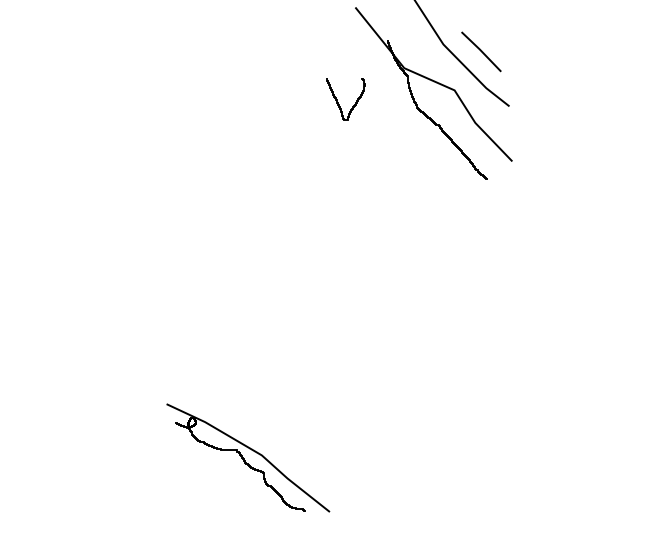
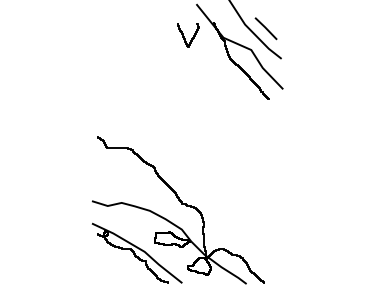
curve: (339, 102) -> (184, 36), moved
part: (328, 369) -> (181, 204), added

